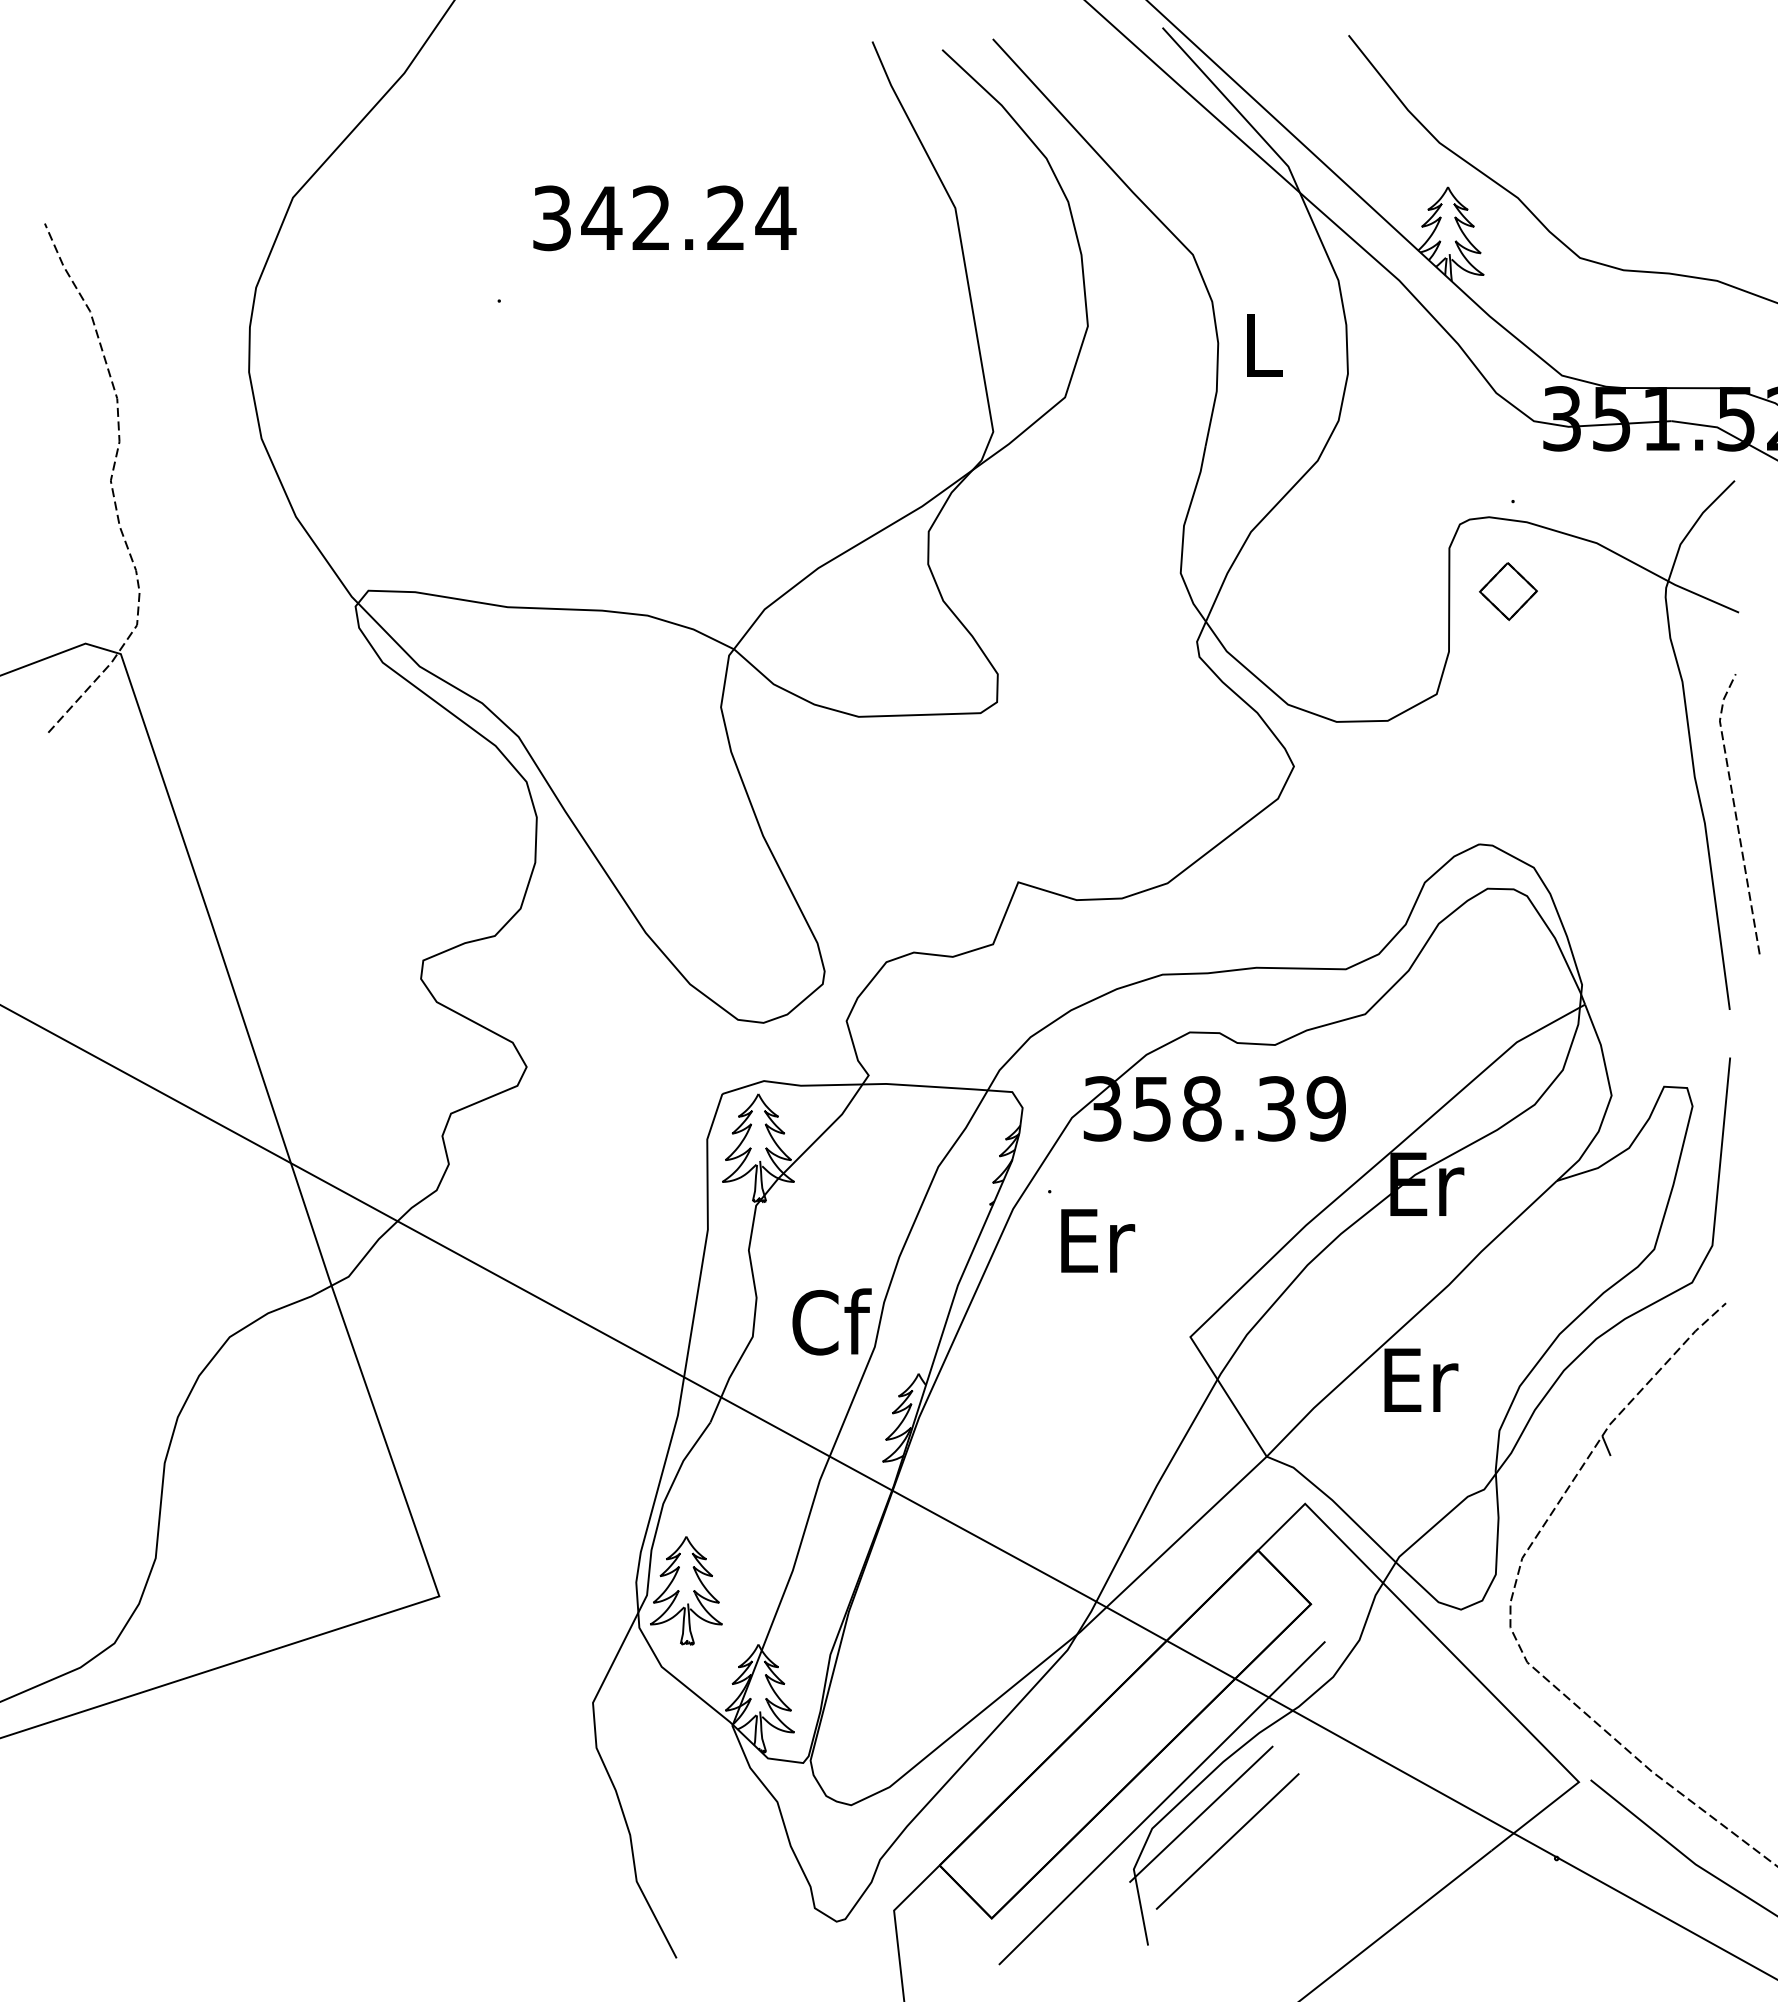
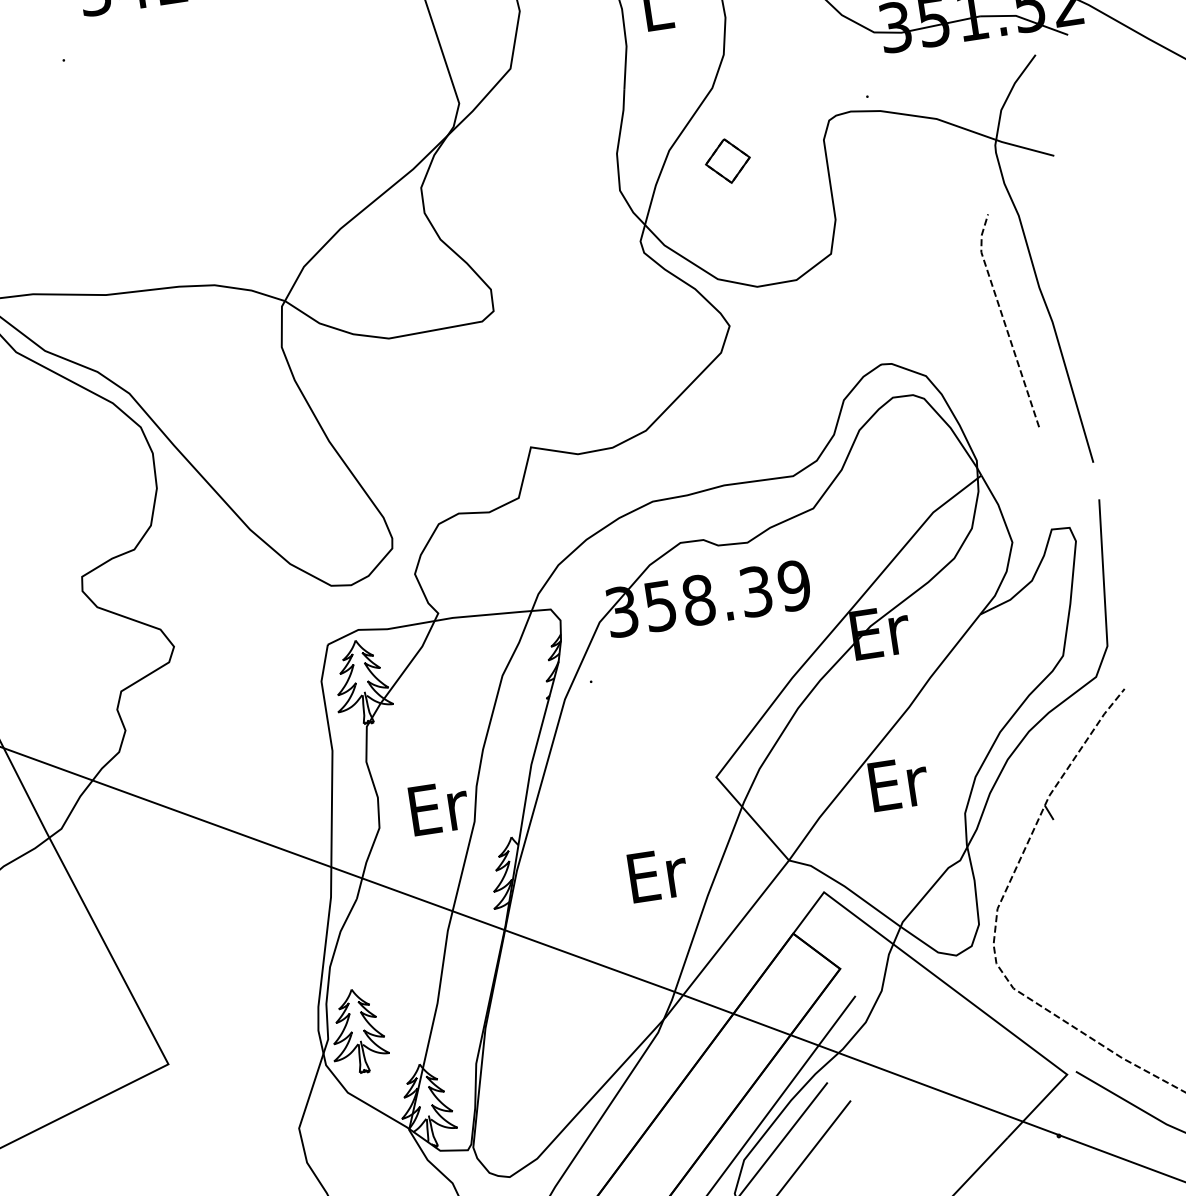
part: (1508, 591) -> (727, 161), moved
line: (1737, 816) -> (1006, 323), moved
text: (1098, 1240) -> (658, 874), moved
text: (831, 1321) -> (438, 807), Cf -> Er

